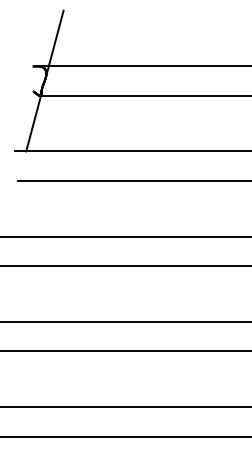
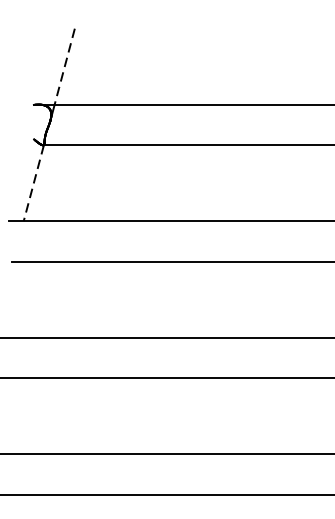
line: (56, 38) -> (65, 66), solid -> dashed
line: (33, 123) -> (33, 182), solid -> dashed

